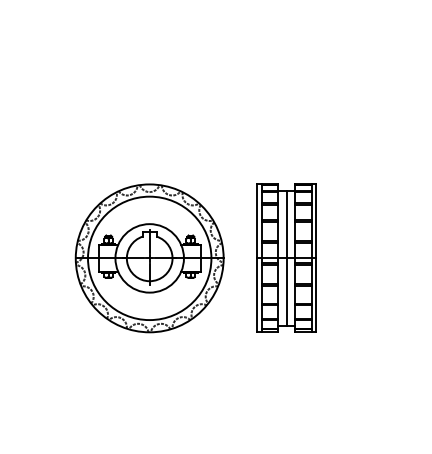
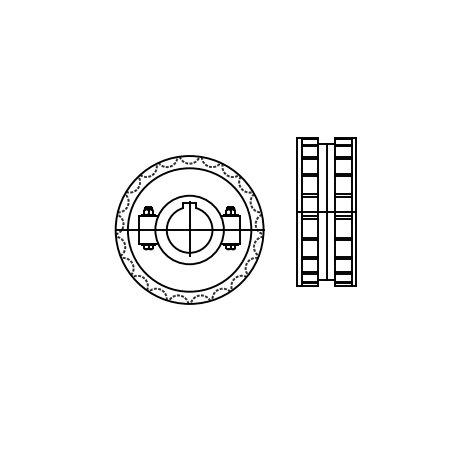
part: (286, 257) -> (326, 211), moved

